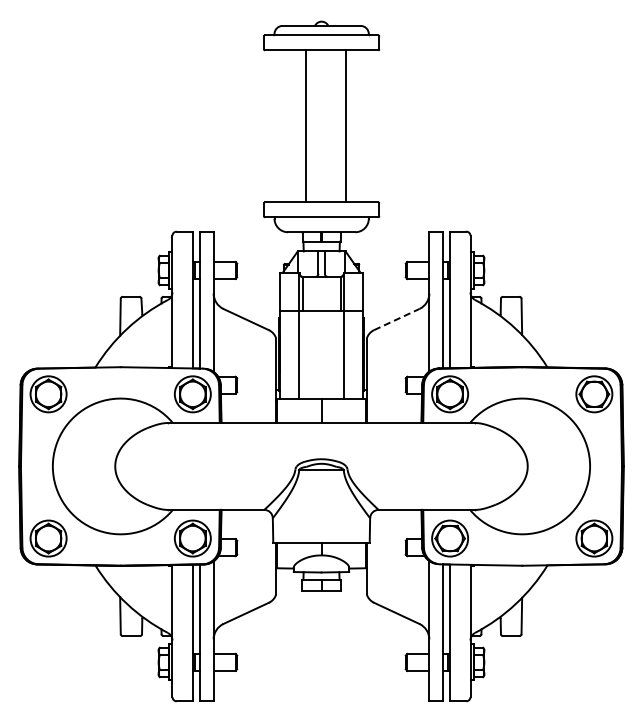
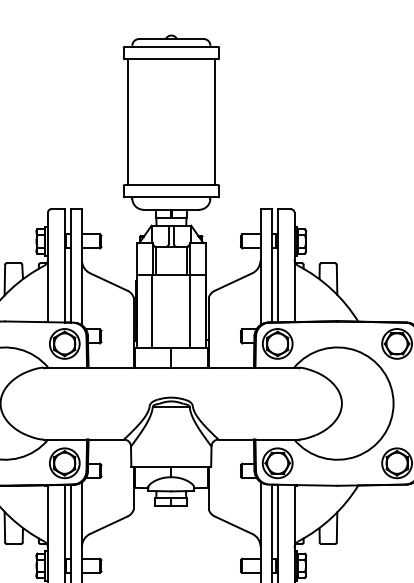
line: (306, 126) -> (128, 122), moved
line: (346, 126) -> (215, 122), moved
line: (397, 319) -> (234, 281), dashed -> solid

